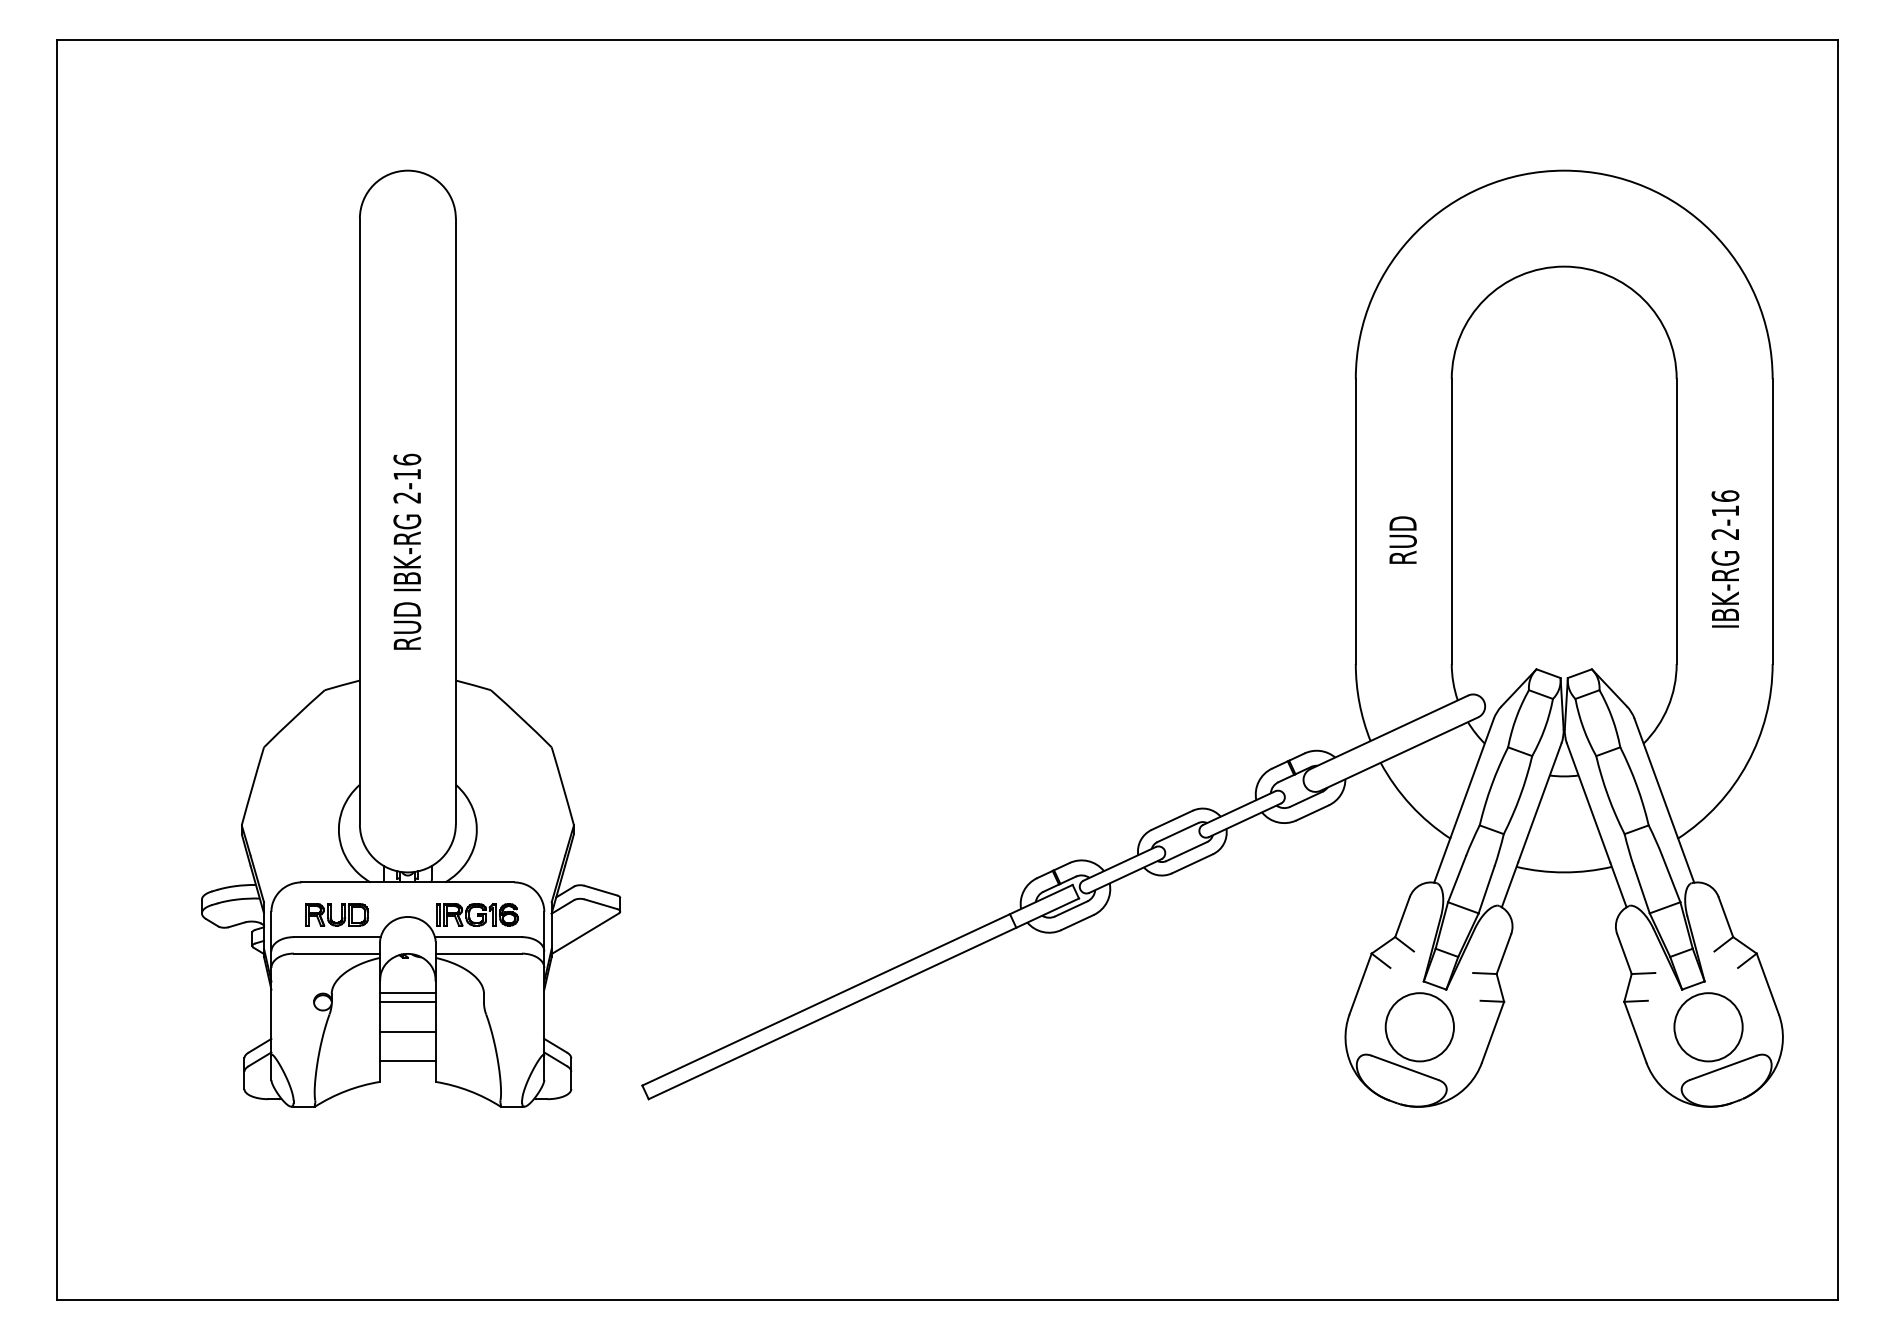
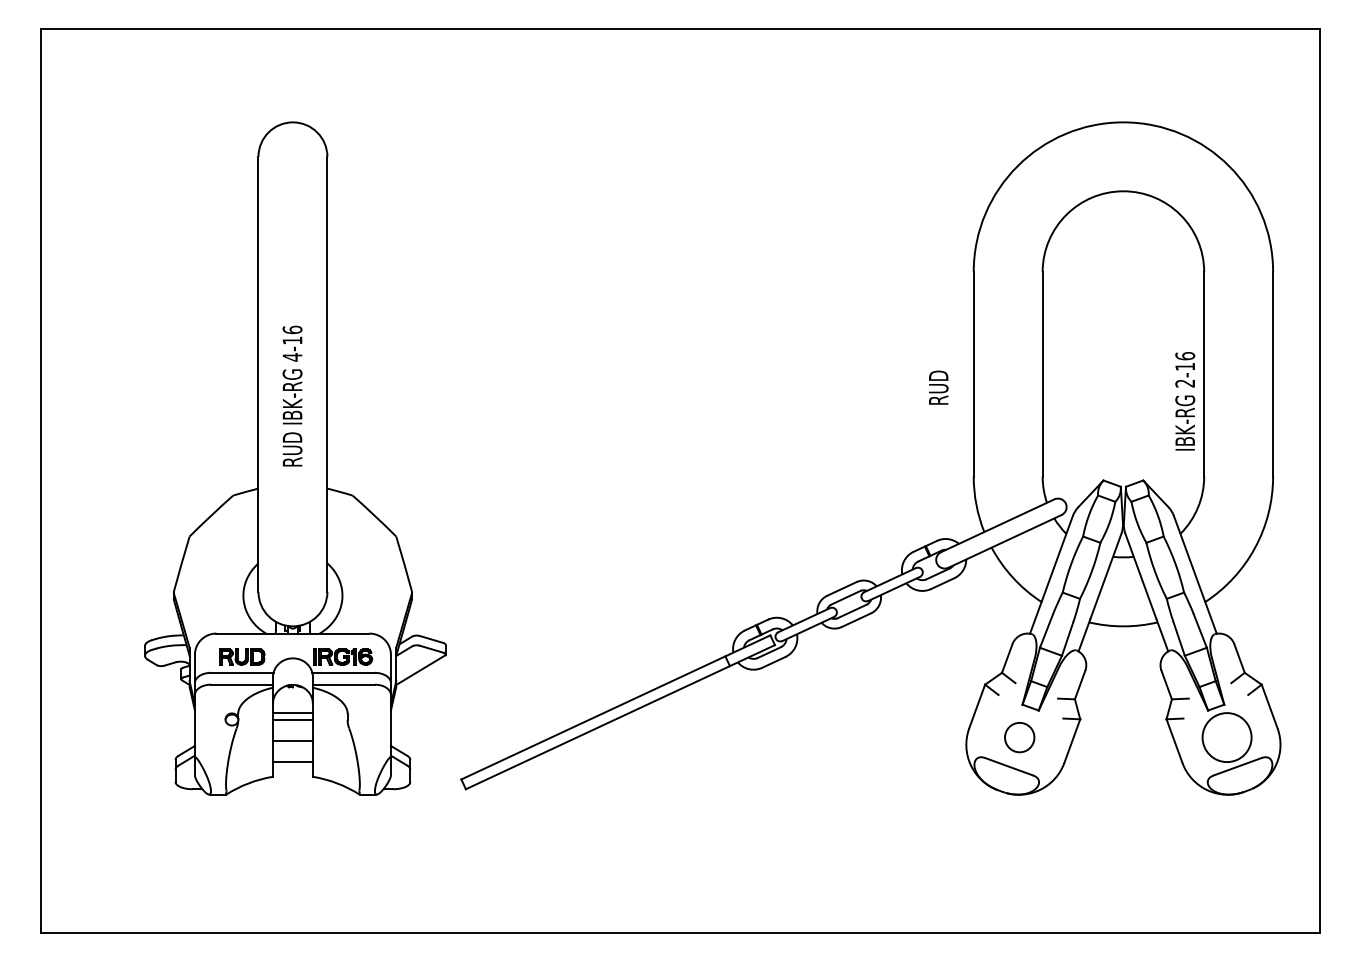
text: (407, 498) -> (292, 357), 2-16 -> 4-16
text: (1402, 539) -> (938, 387), moved
text: (1725, 559) -> (1185, 401), moved
circle: (1419, 1027) -> (1019, 737), size x0.6

